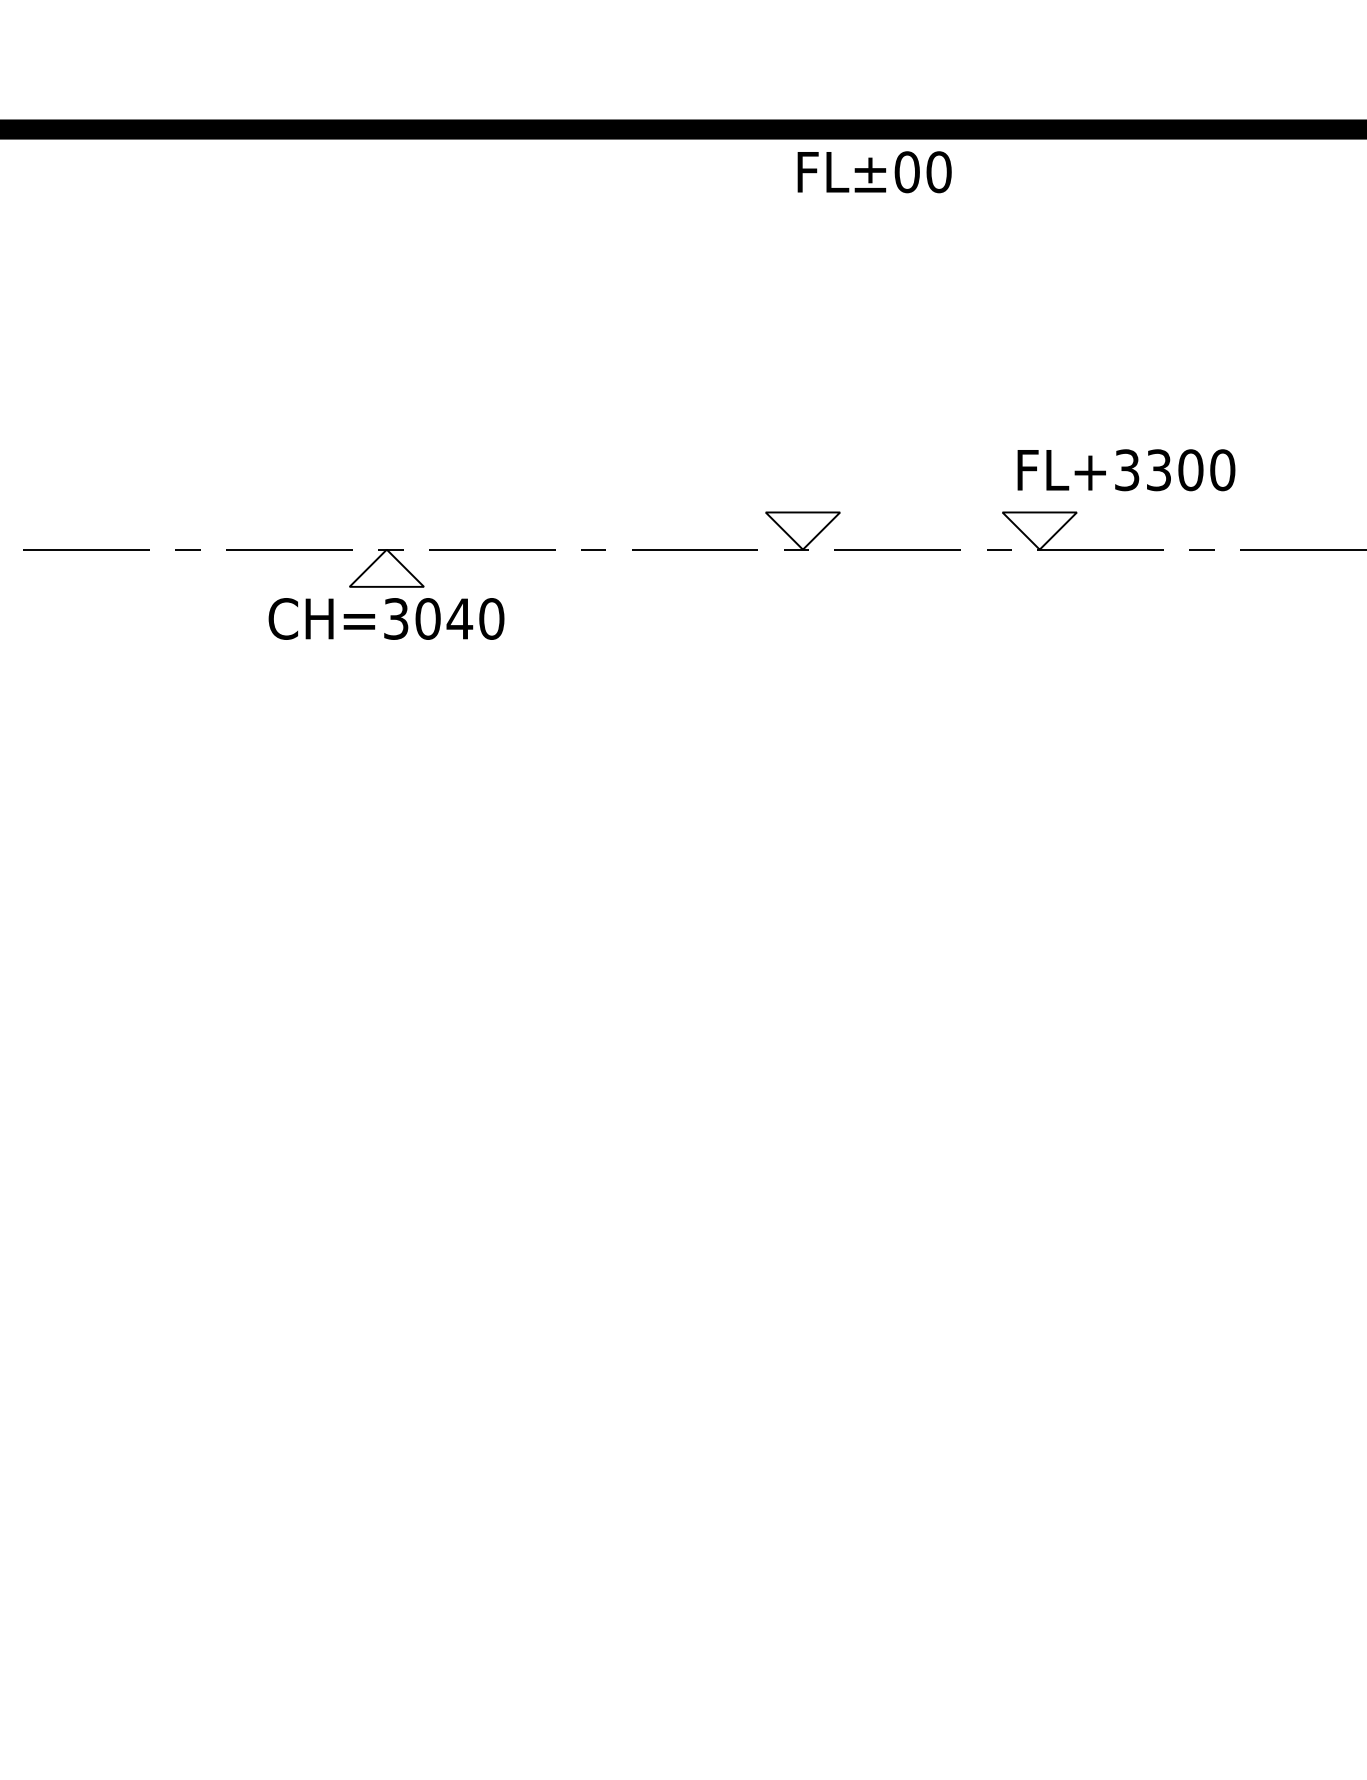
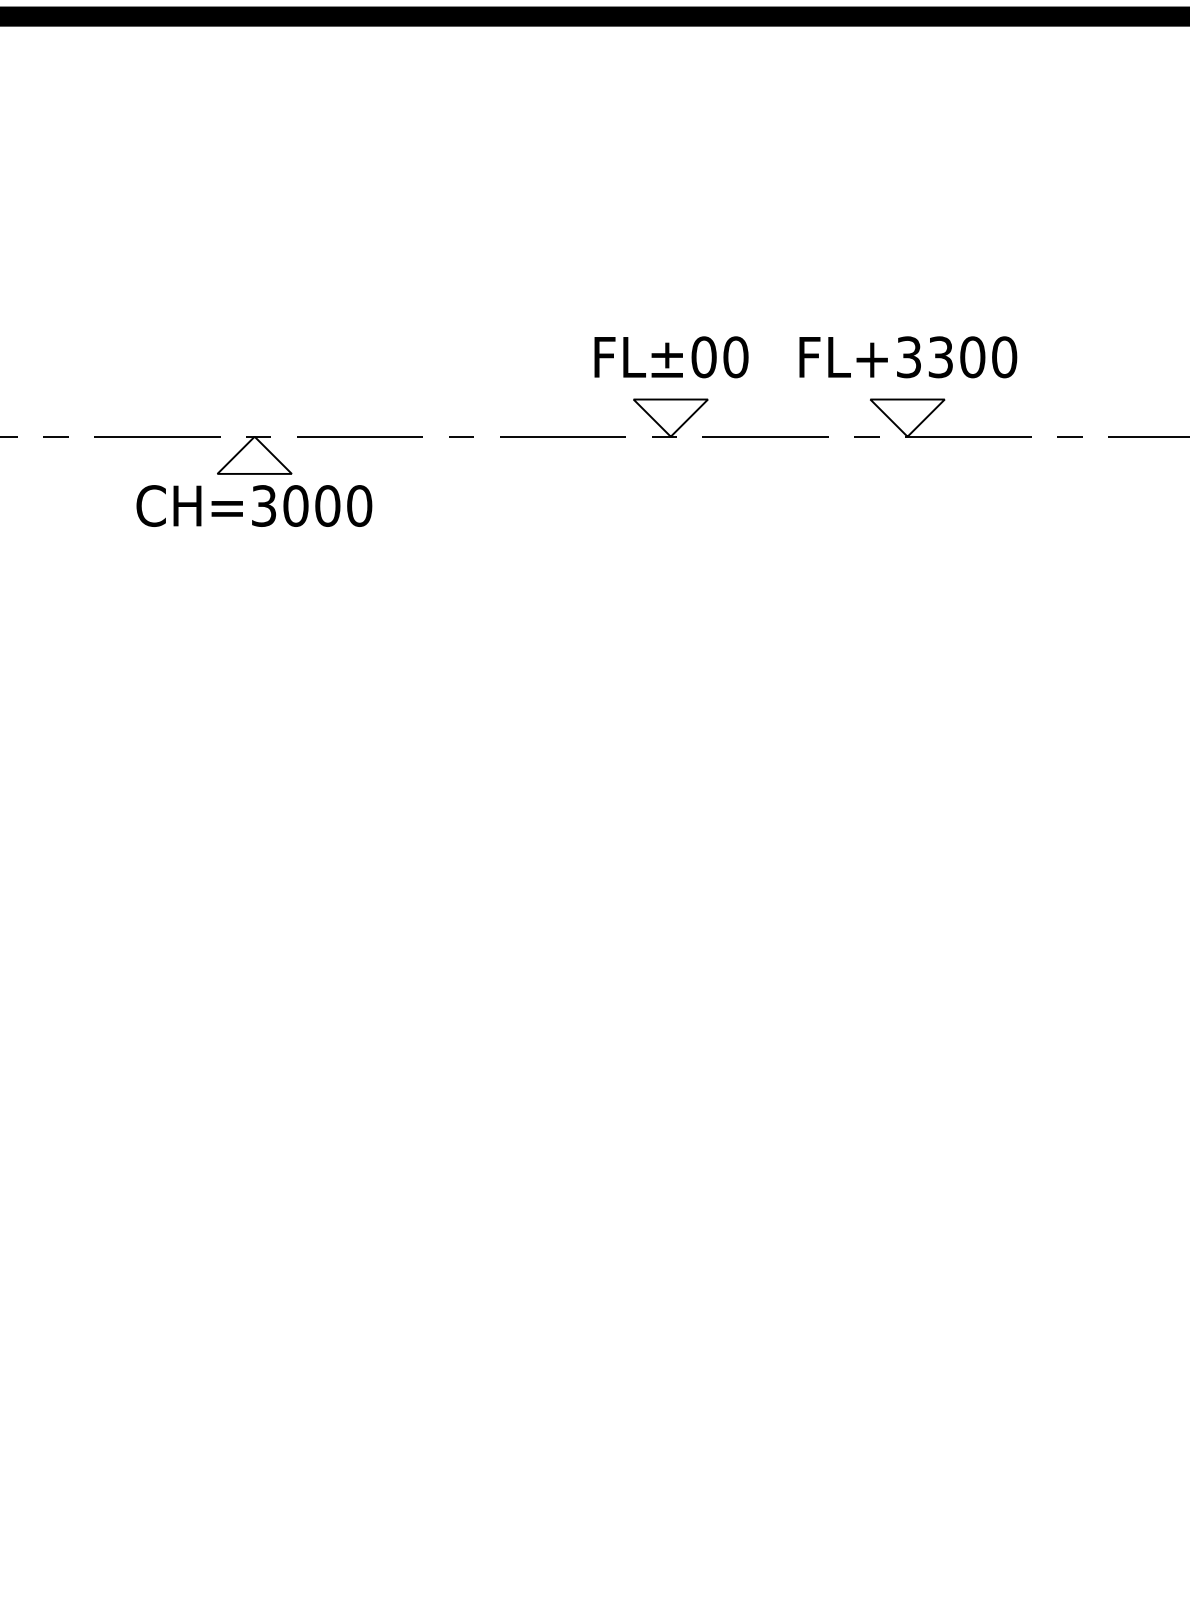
text: (874, 172) -> (671, 357), moved
text: (1126, 470) -> (908, 357), moved
text: (459, 618) -> (327, 505), CH=3040 -> CH=3000

